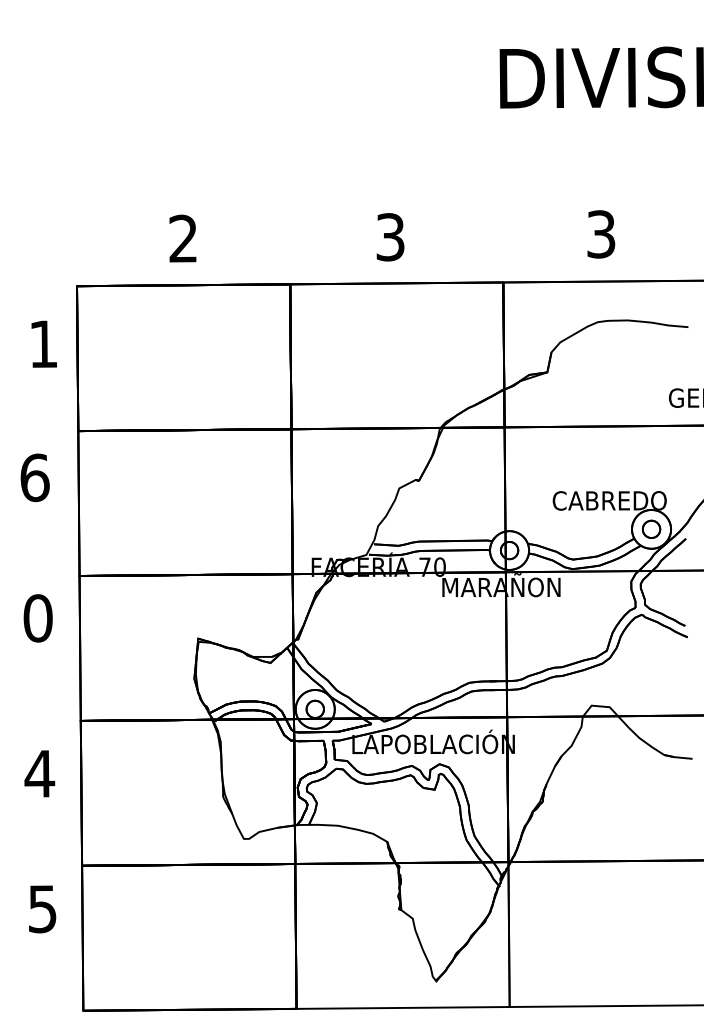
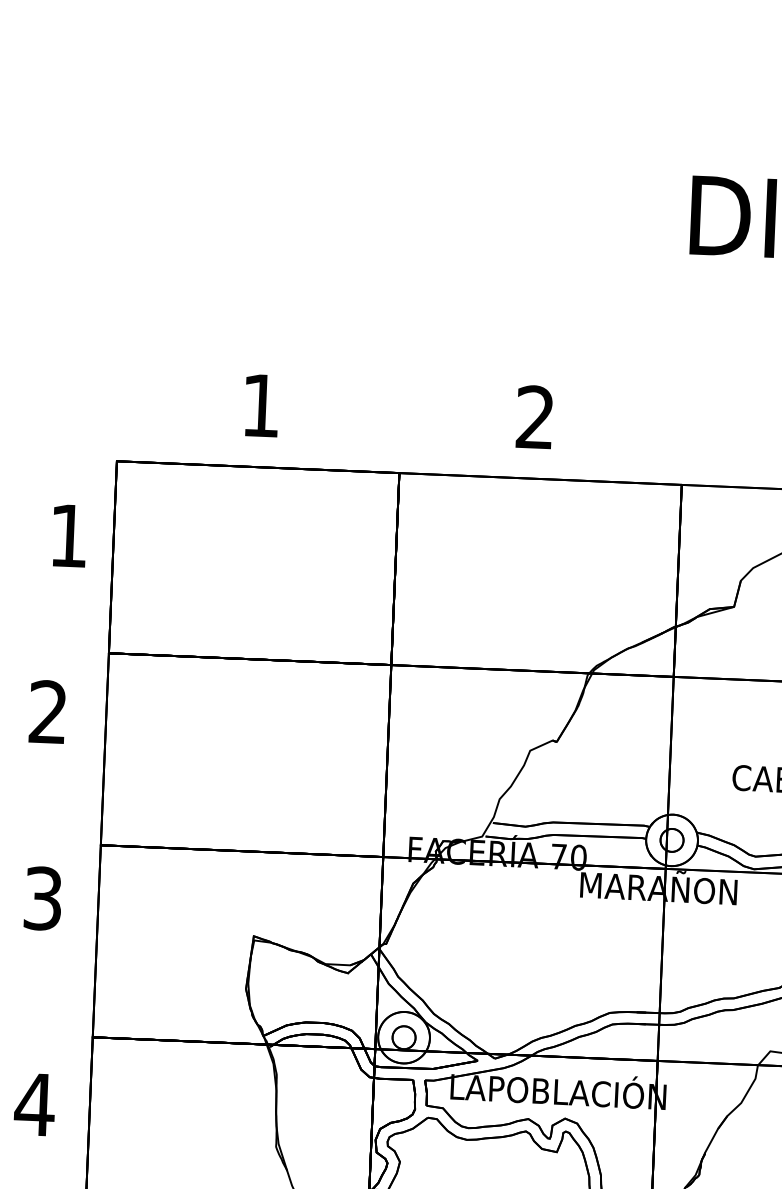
text: (390, 237) -> (535, 417), 3 -> 2
text: (182, 238) -> (259, 405), 2 -> 1
text: (34, 477) -> (47, 711), 6 -> 2
text: (37, 618) -> (42, 898), 0 -> 3

